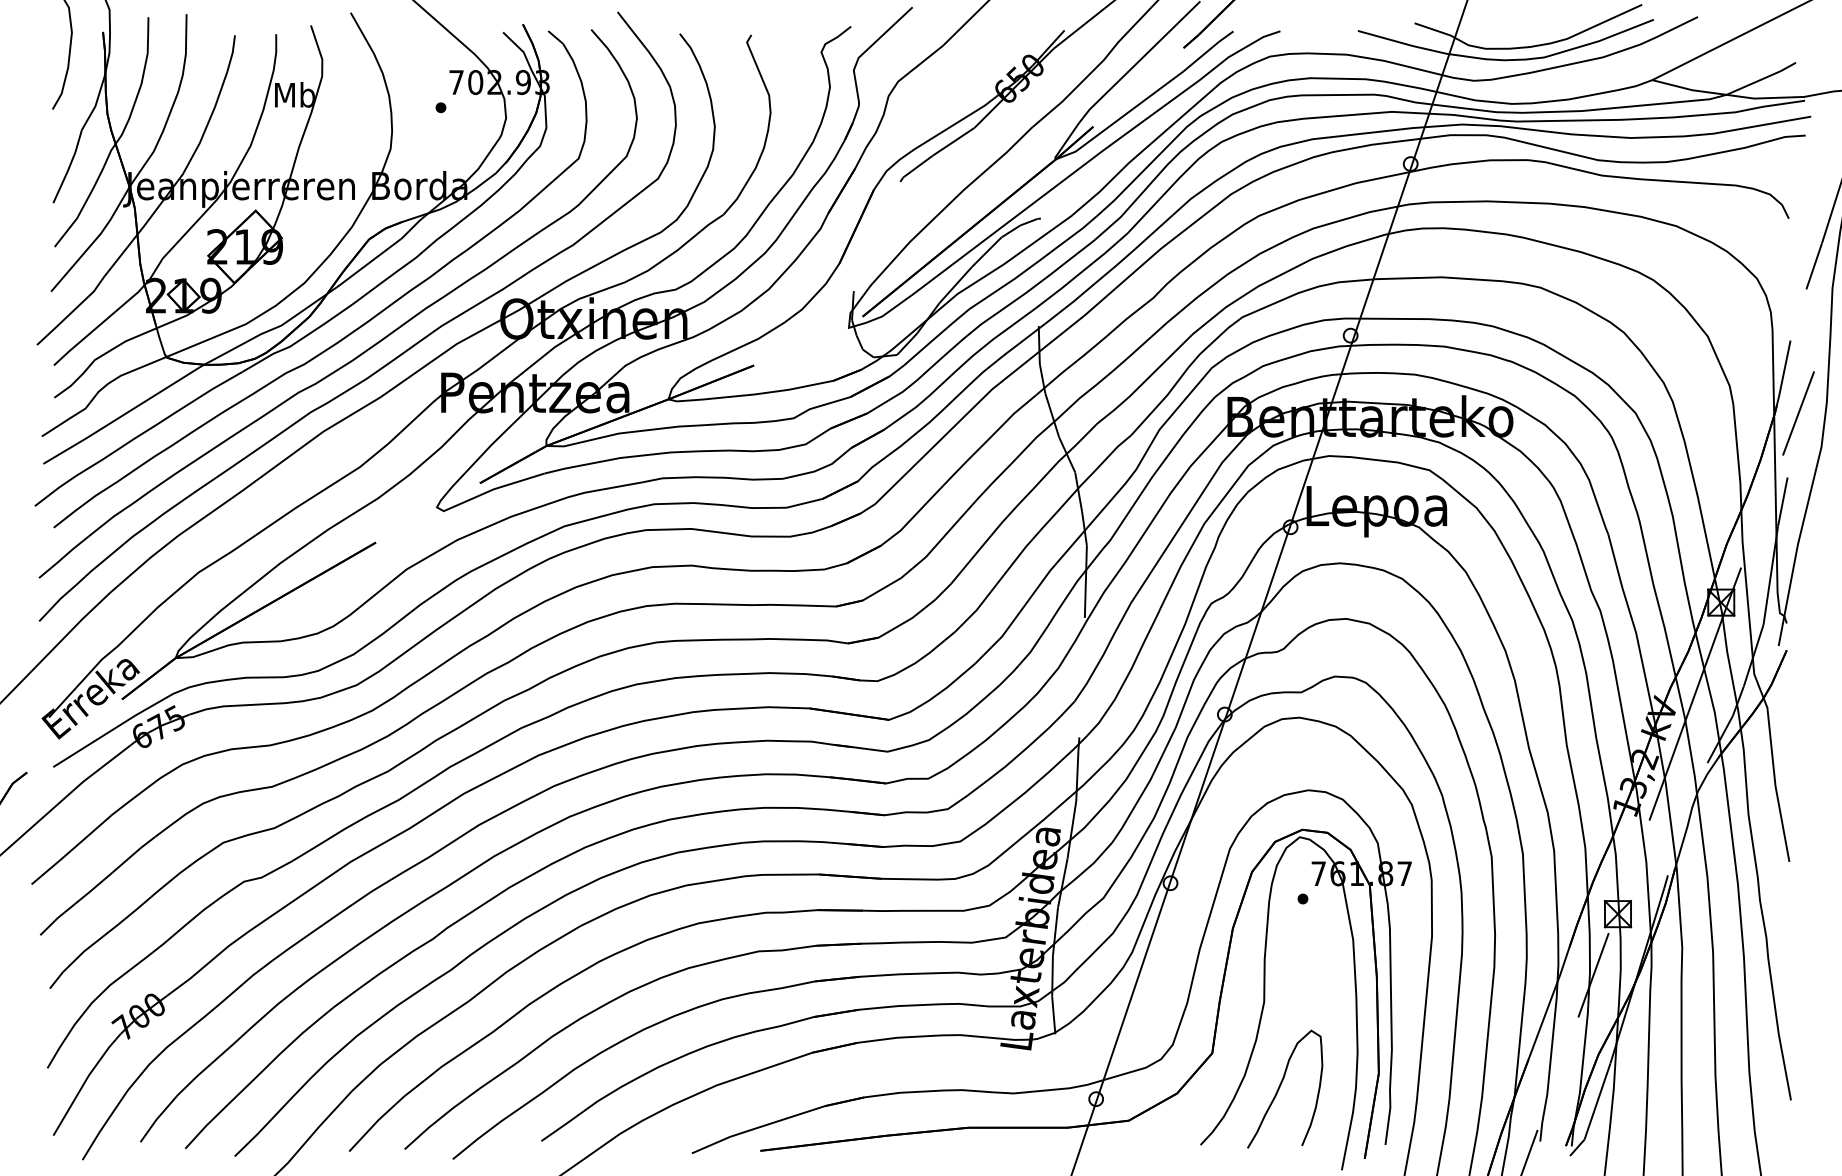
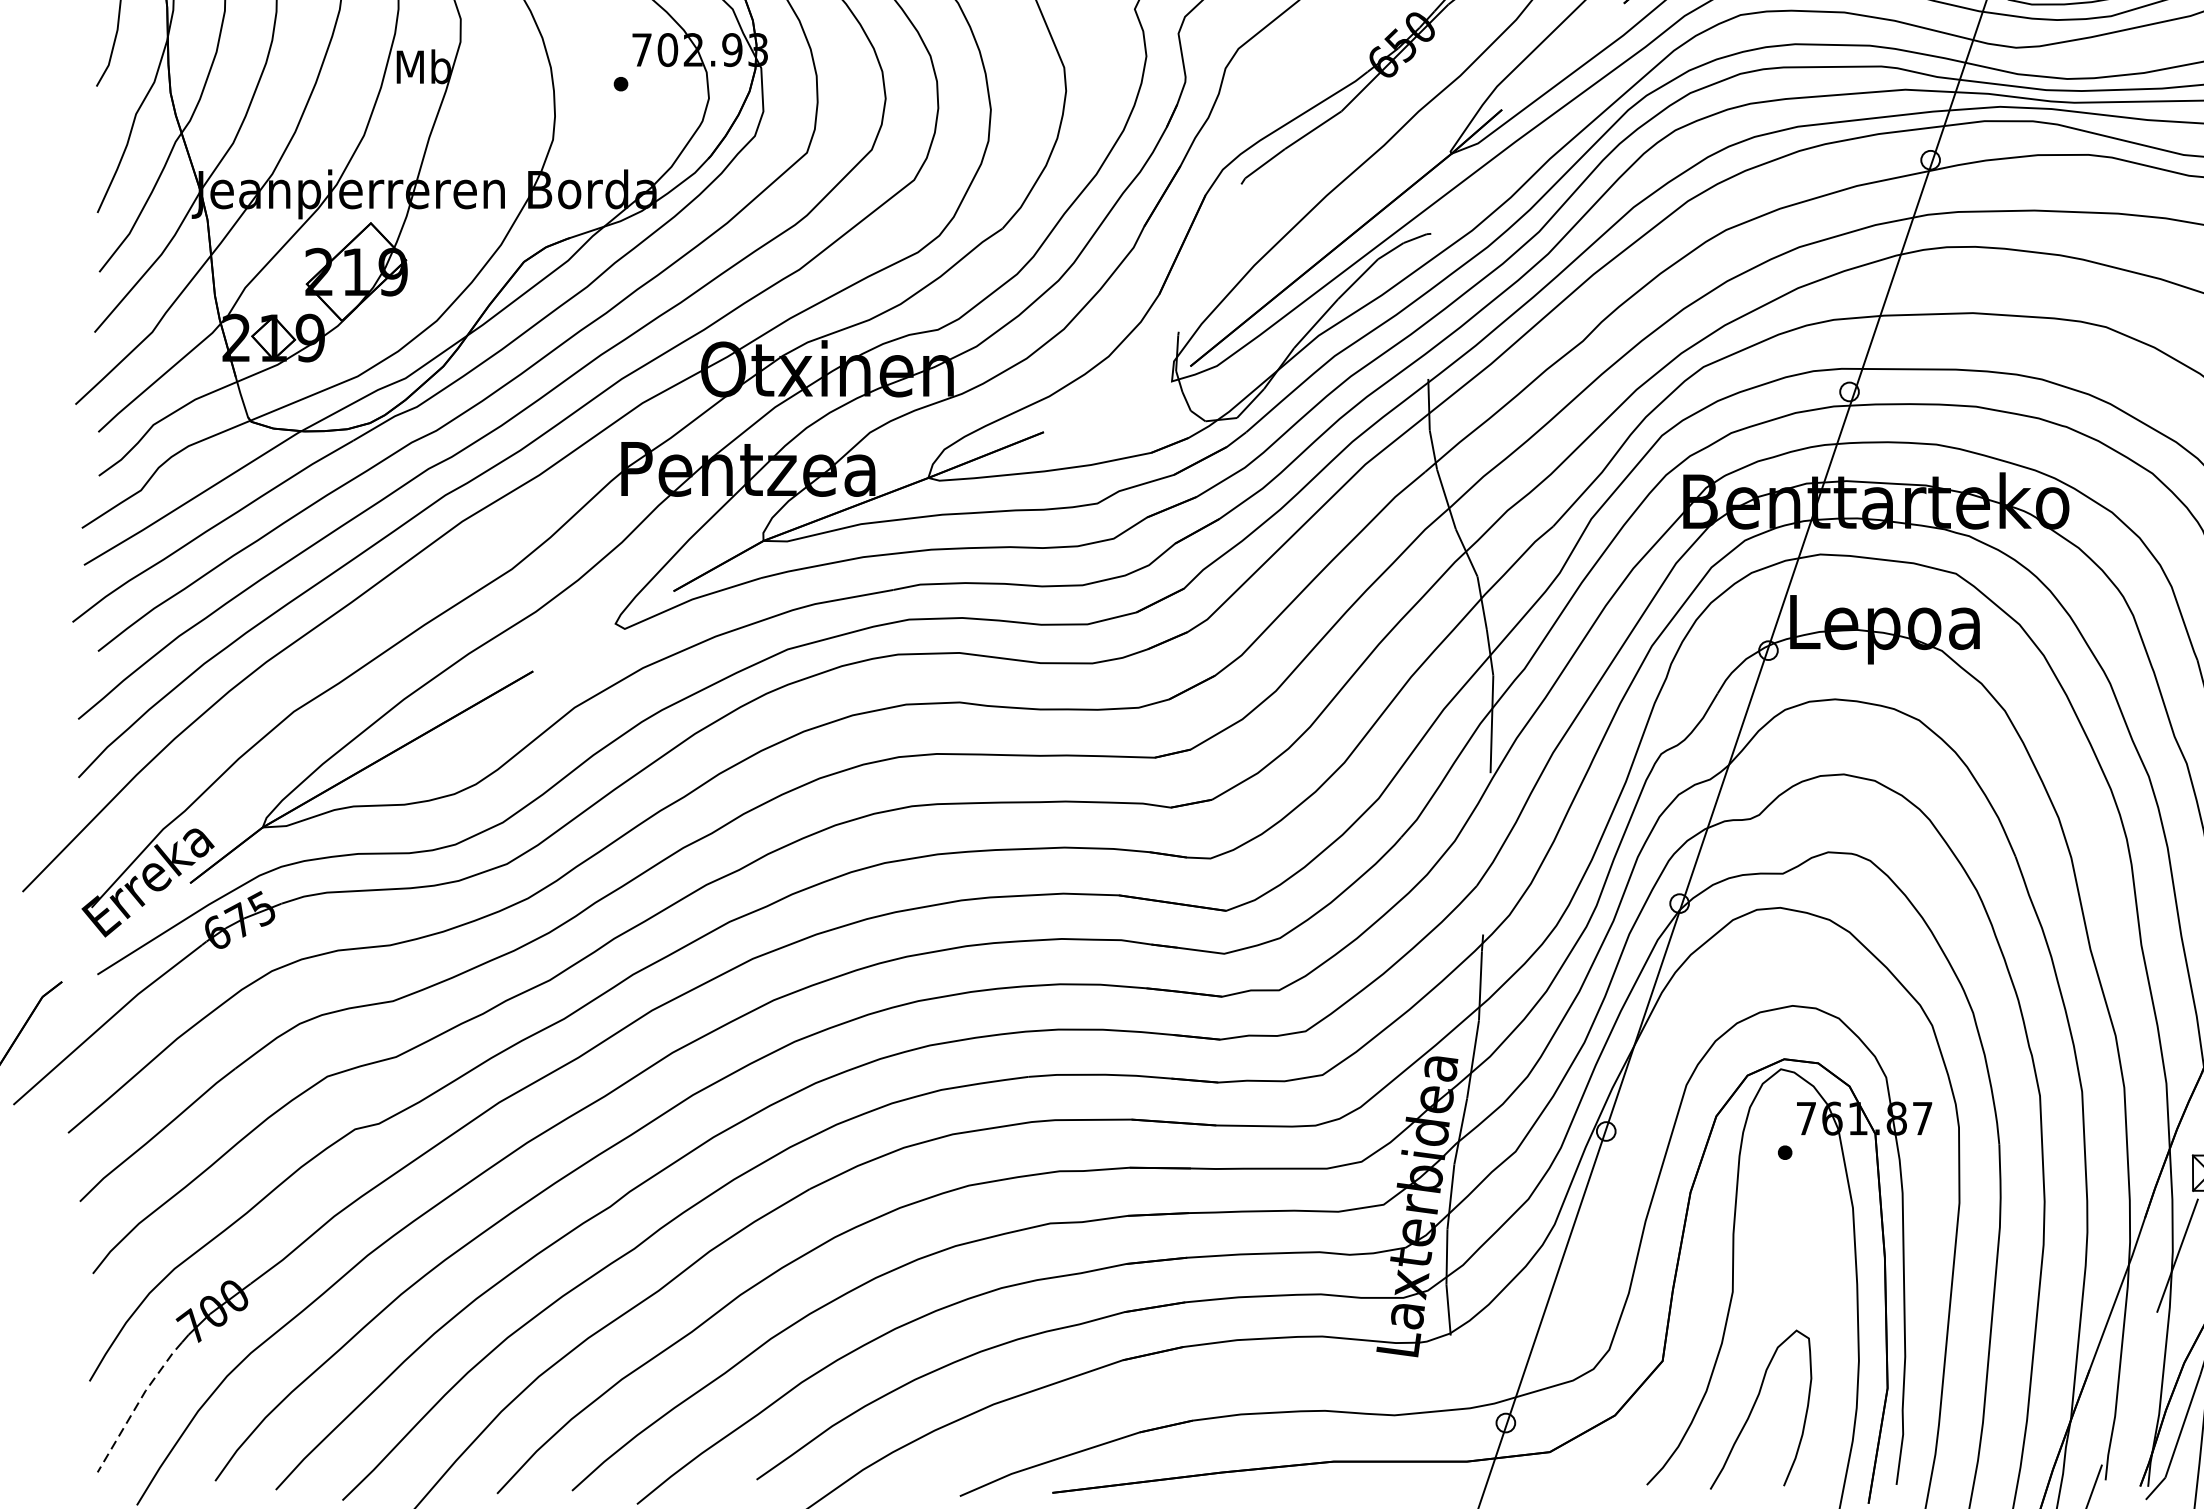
line: (82, 1085) -> (136, 1404), solid -> dashed

